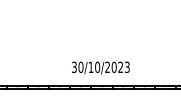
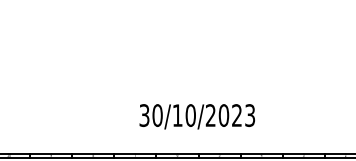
text: (100, 67) -> (196, 115), moved

